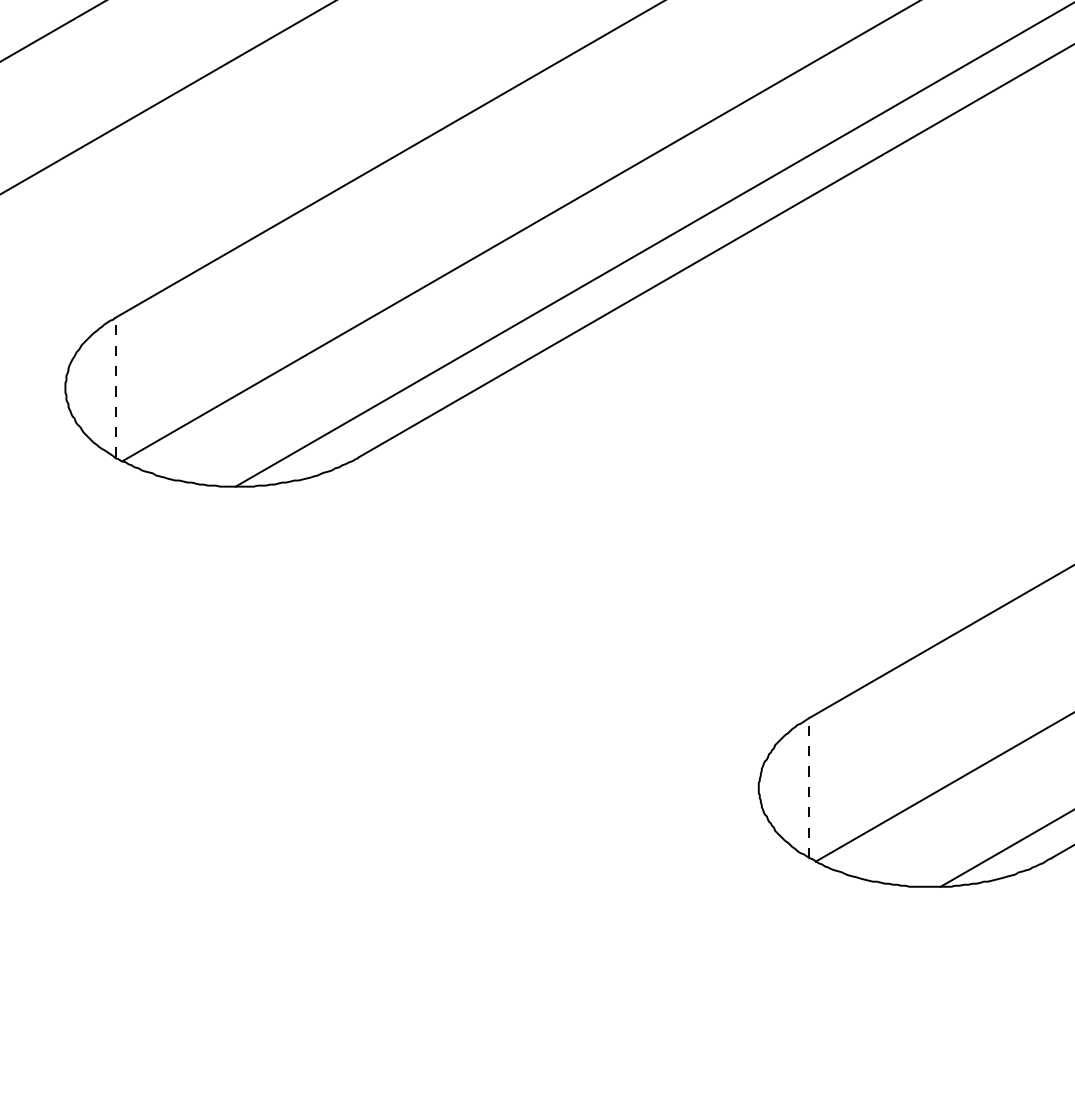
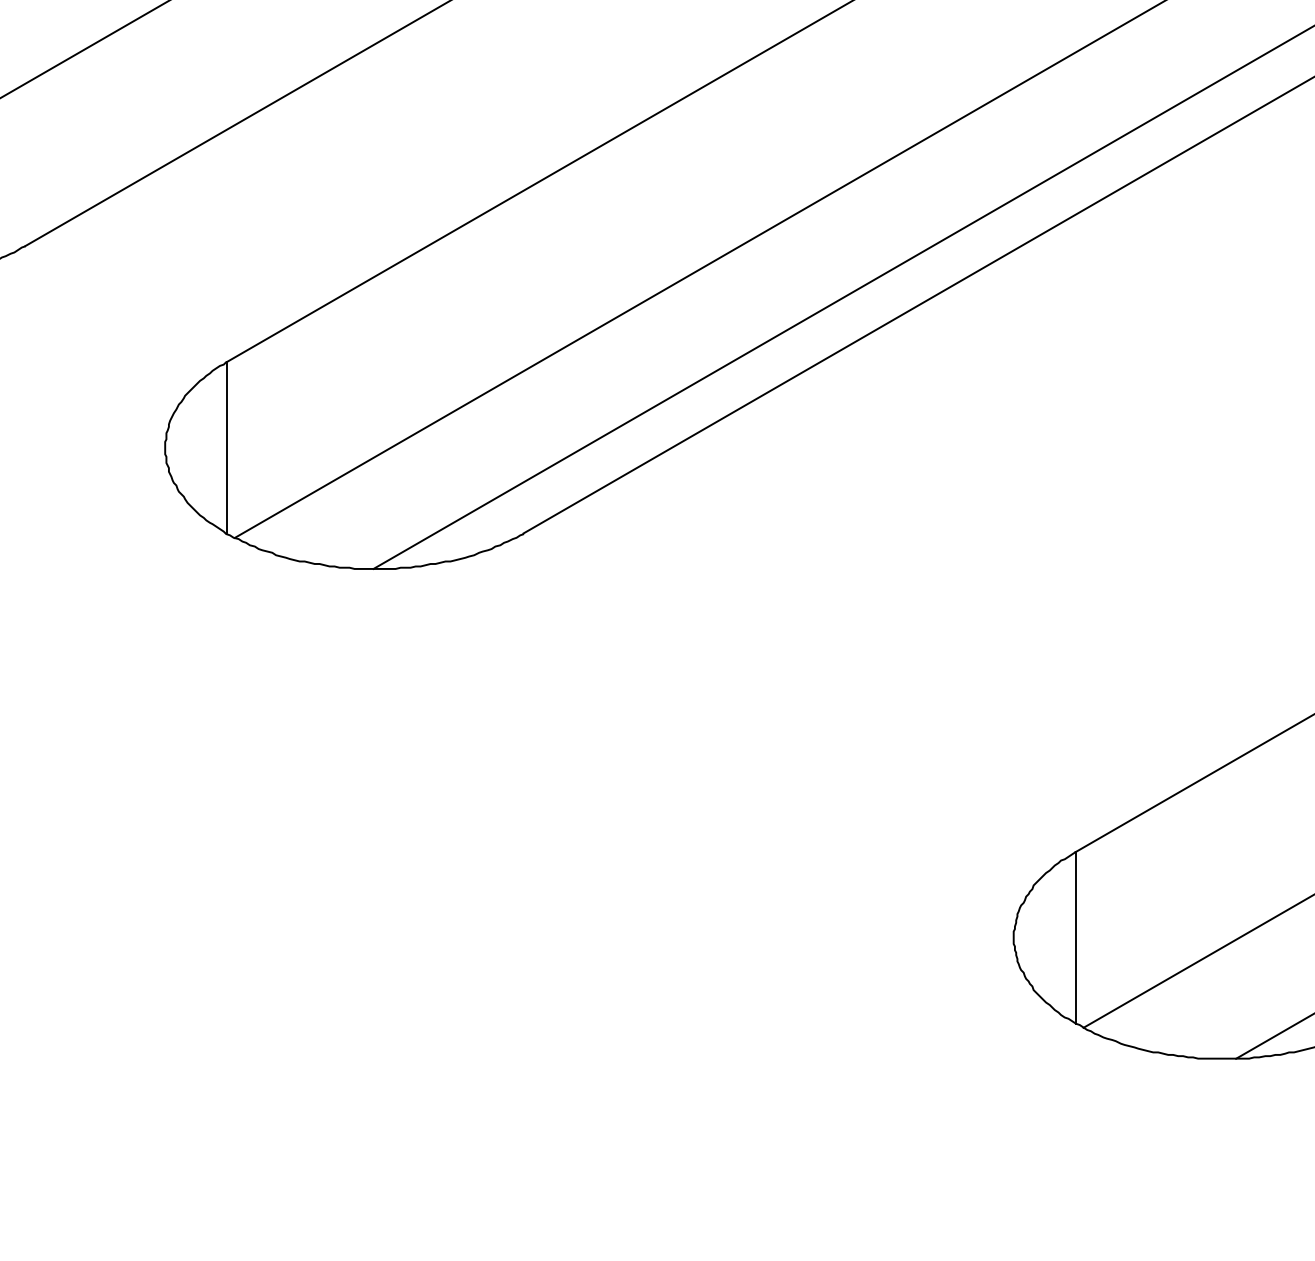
line: (115, 387) -> (226, 447), dashed -> solid
line: (809, 788) -> (1075, 938), dashed -> solid

